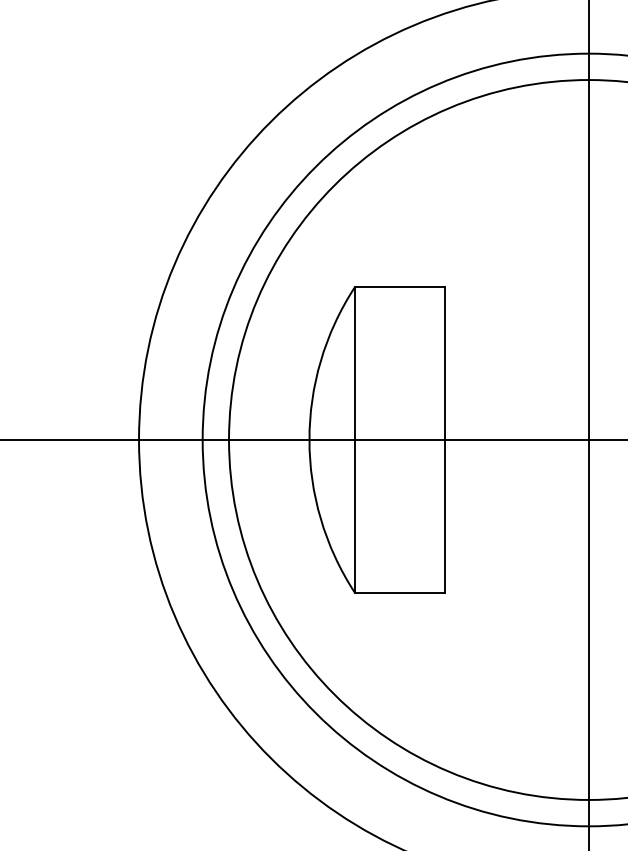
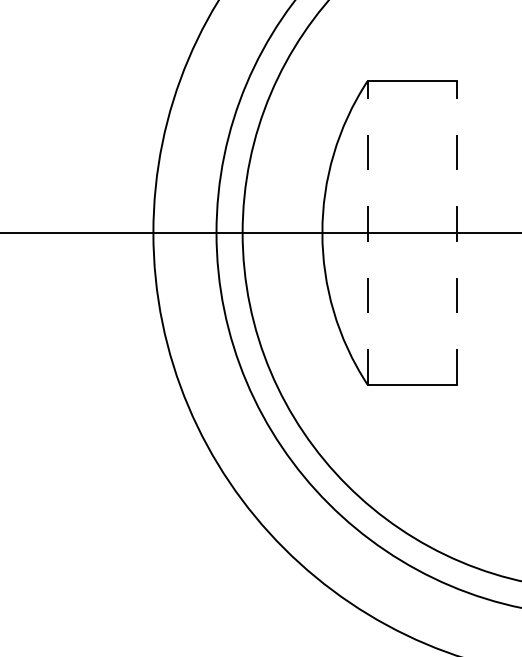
line: (355, 440) -> (368, 233), solid -> dashed
line: (445, 440) -> (457, 233), solid -> dashed

